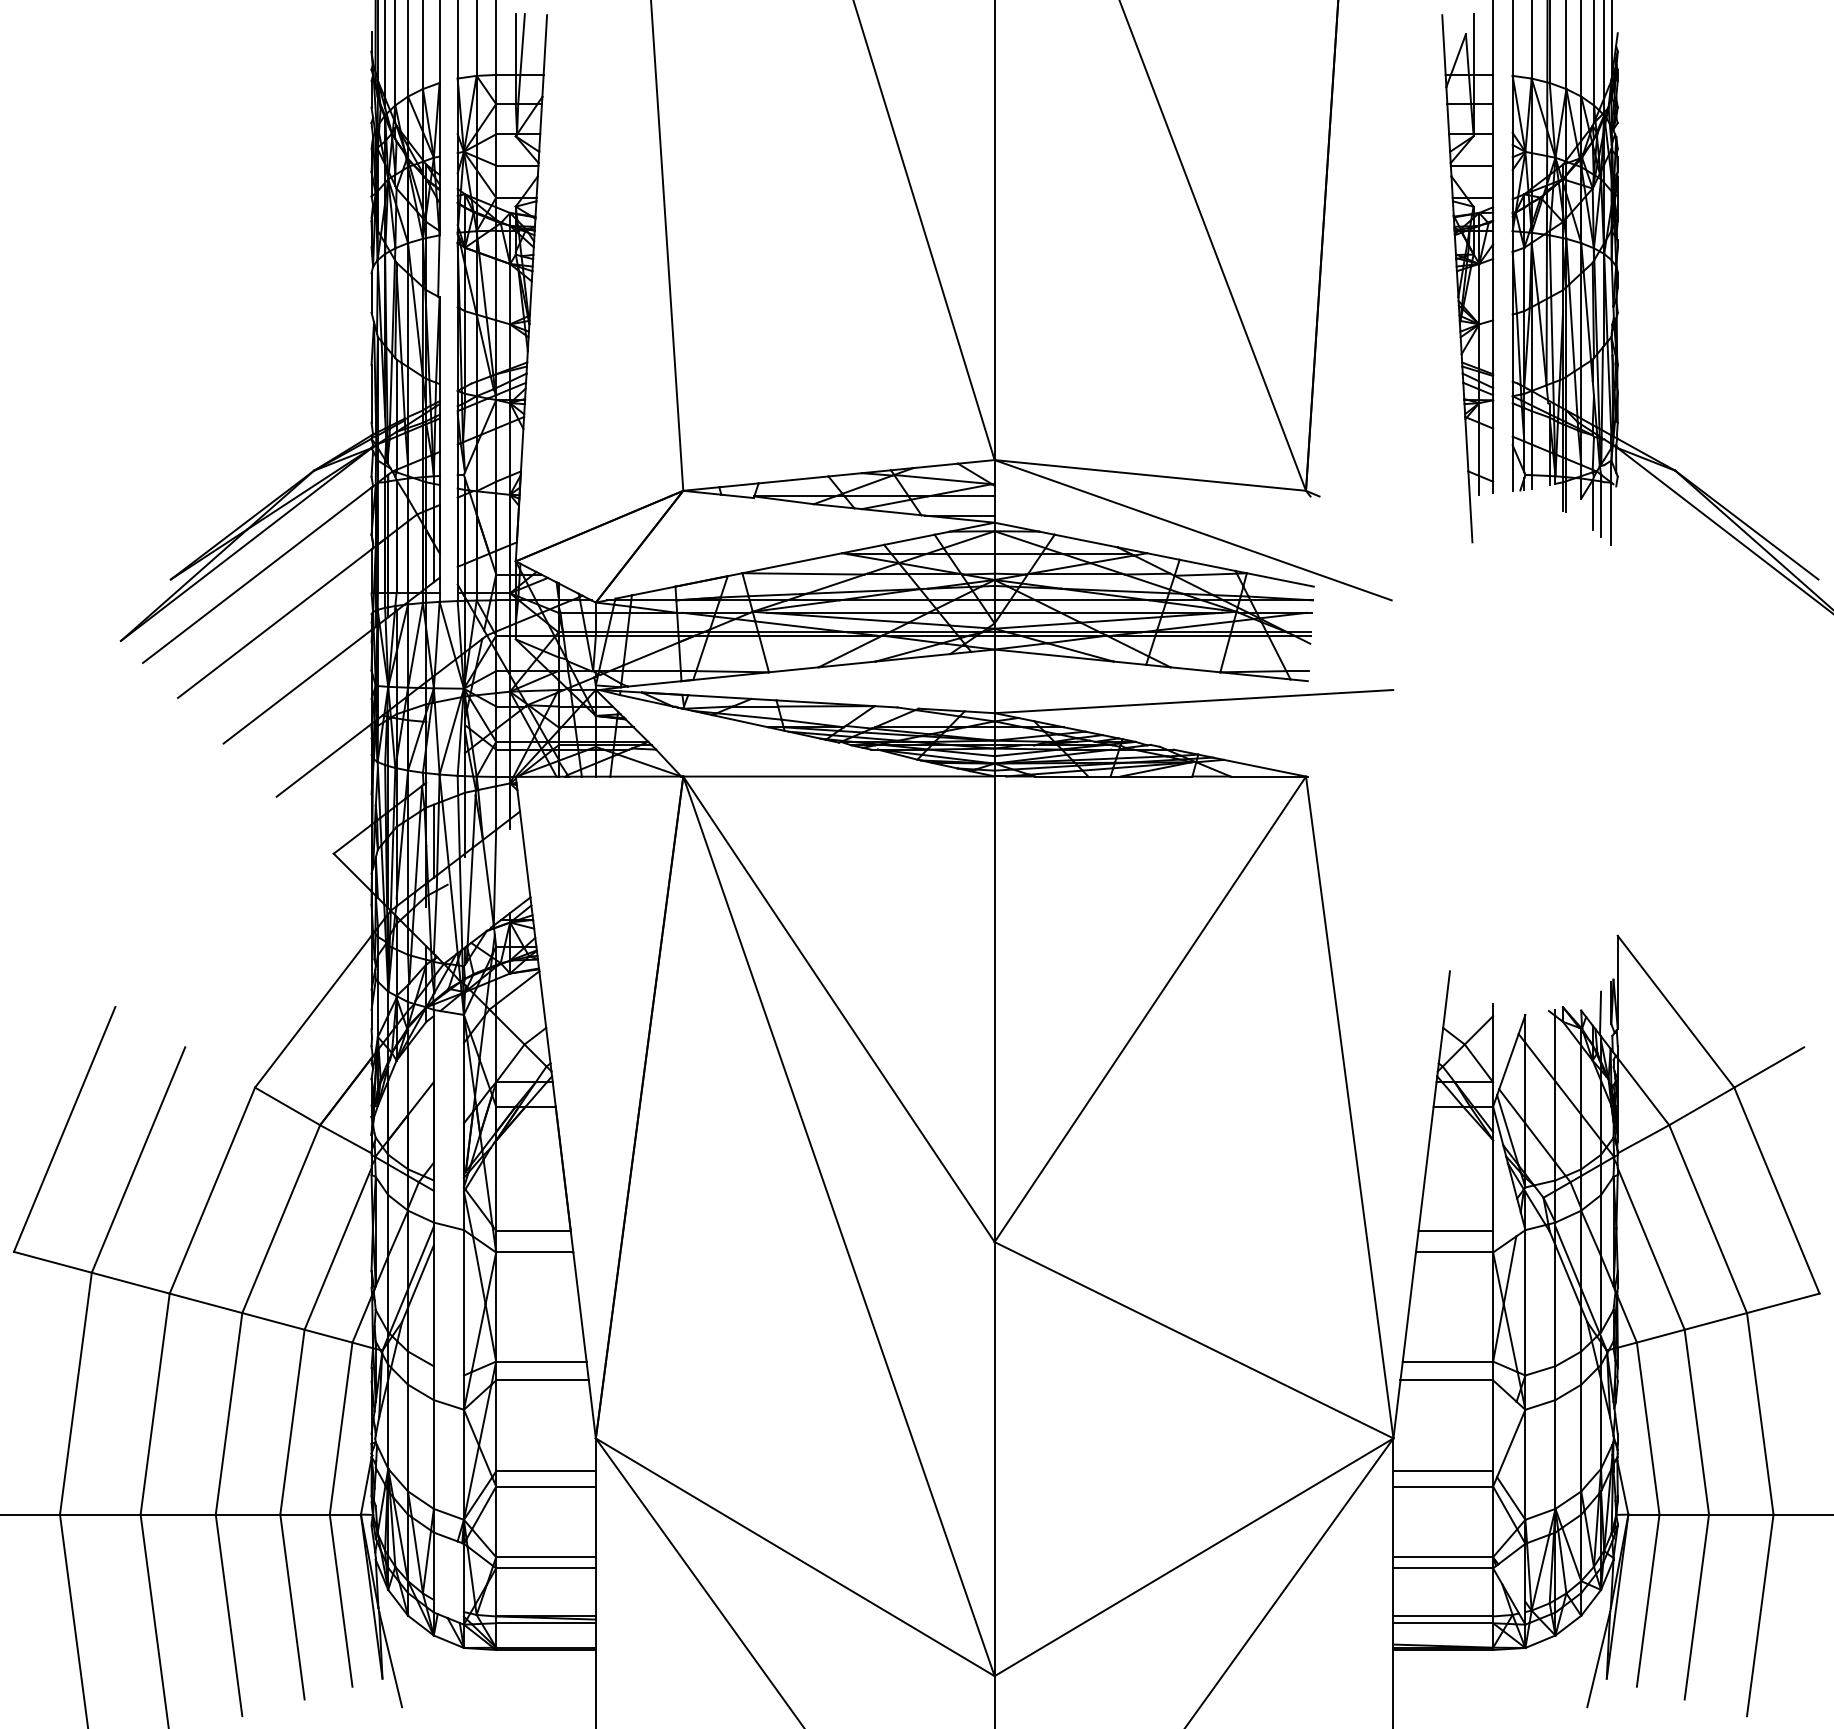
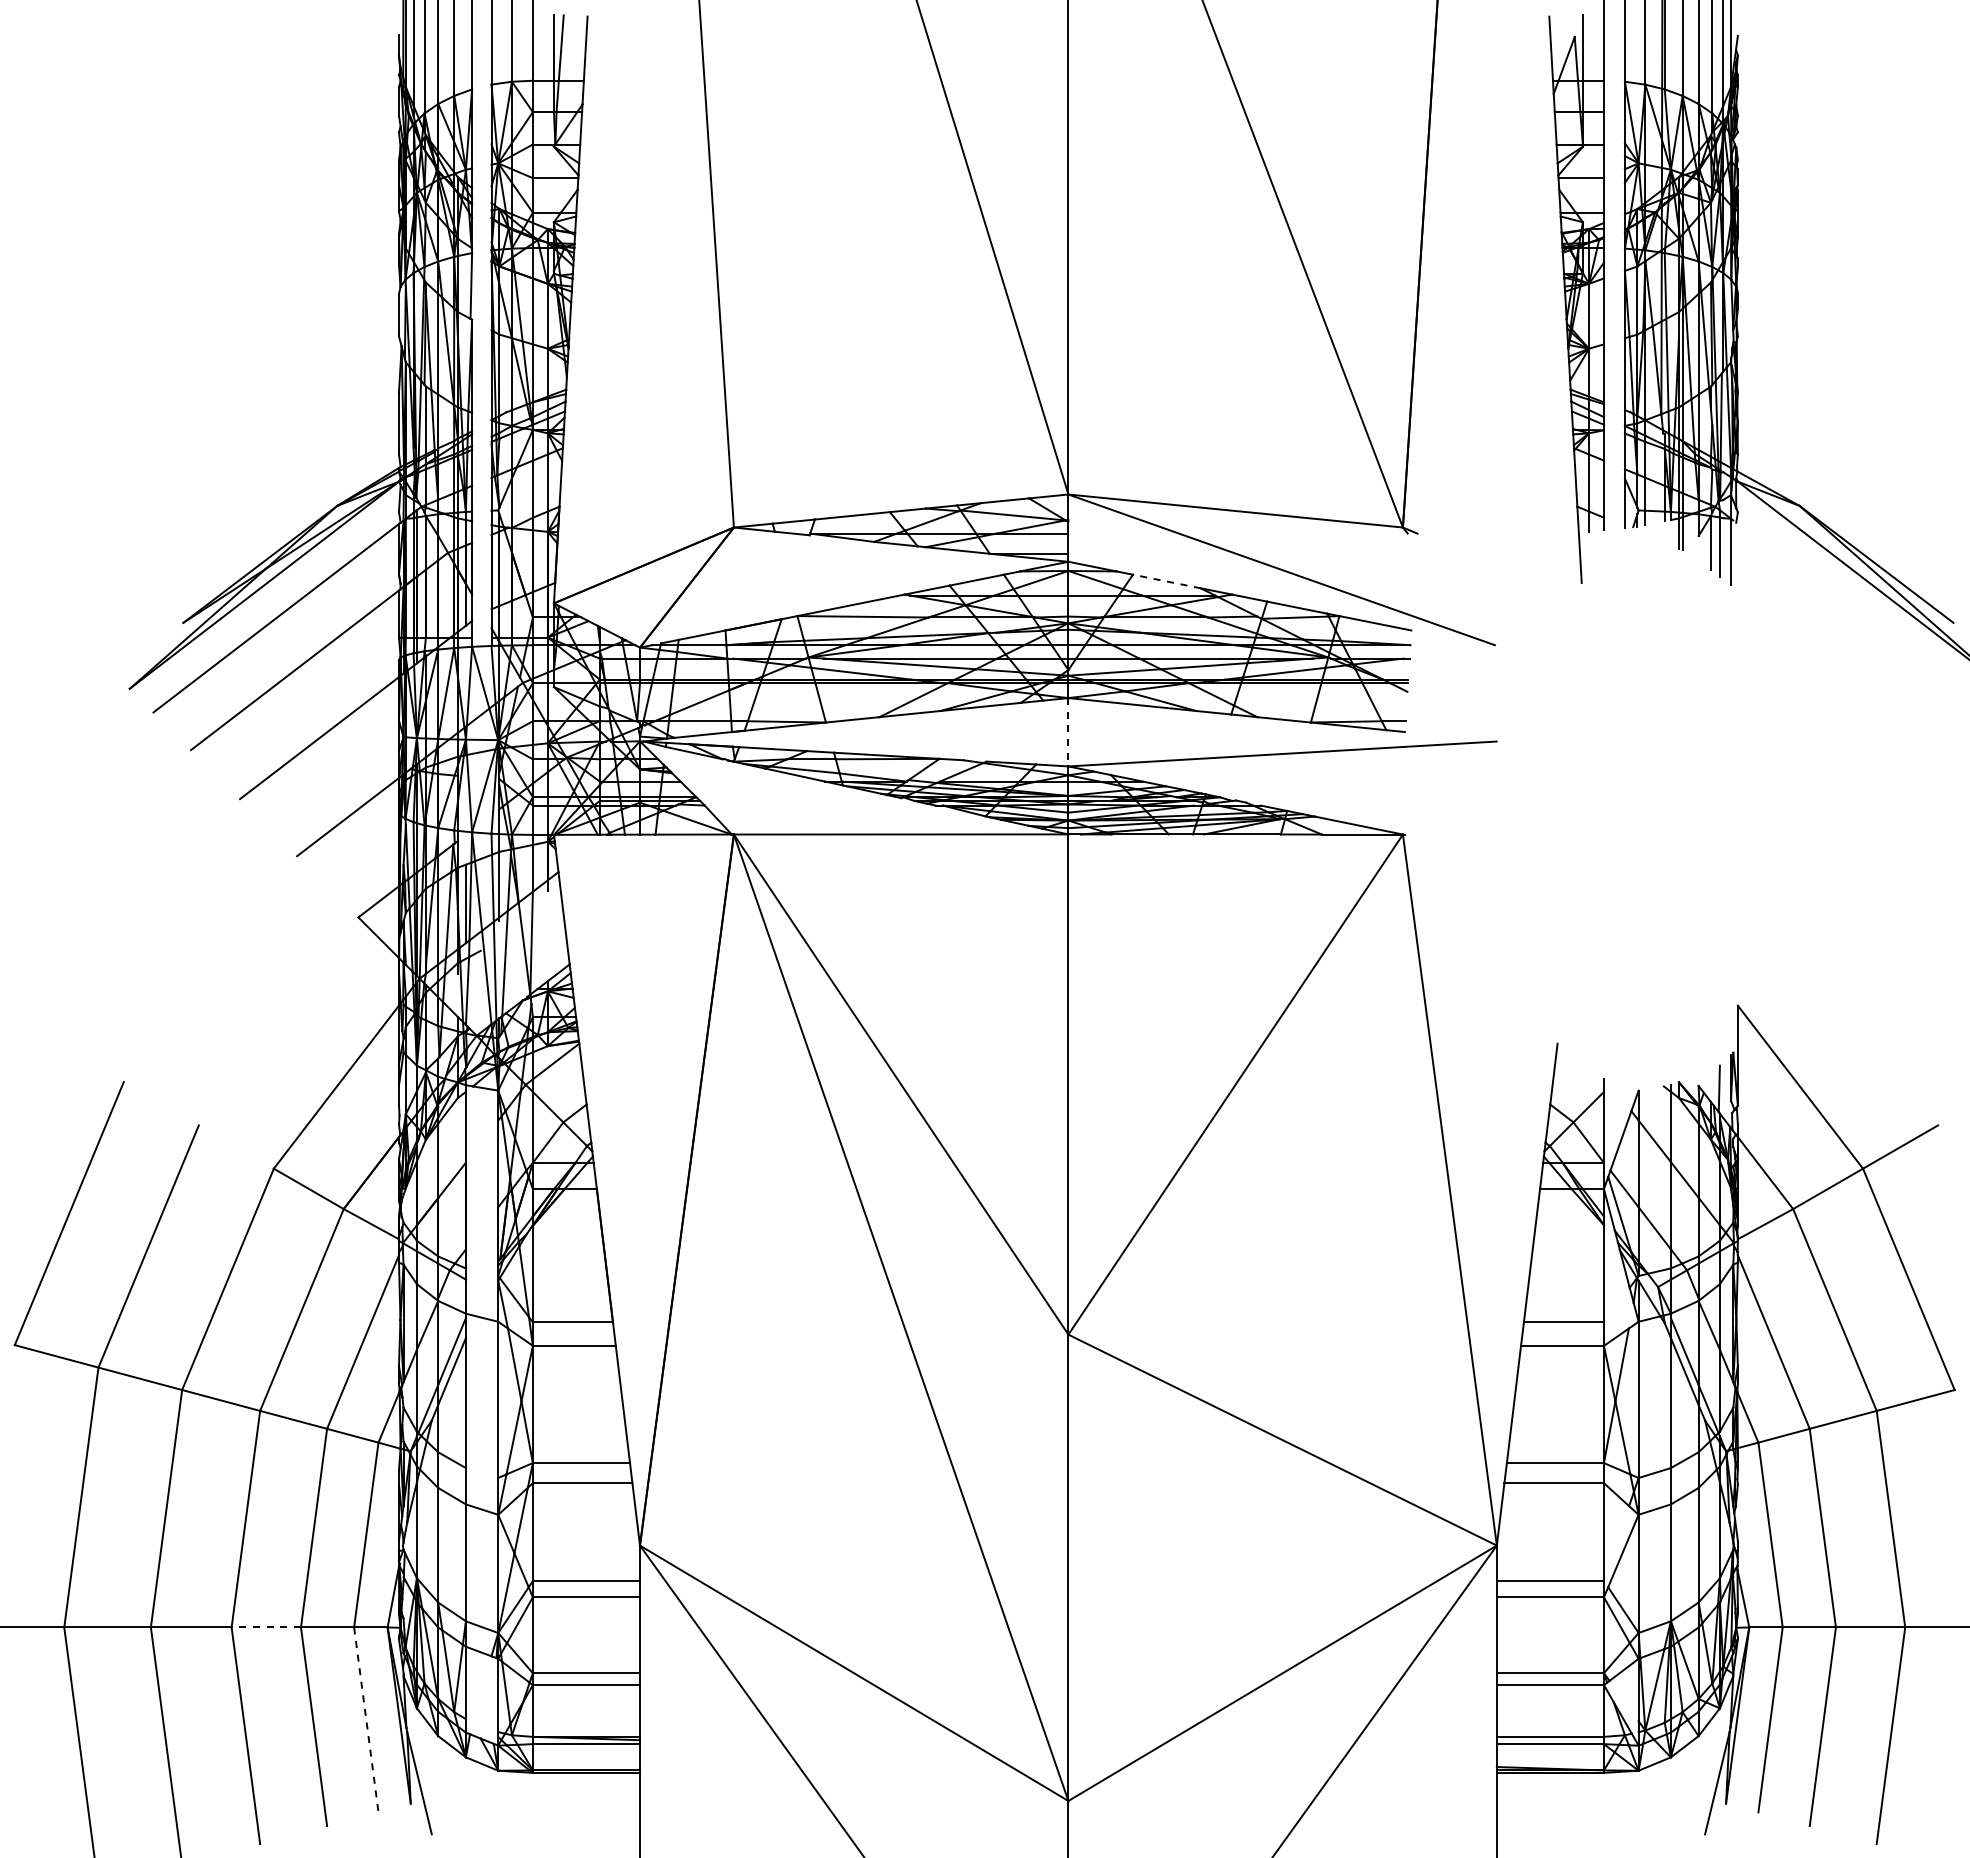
line: (1085, 541) -> (1166, 581), solid -> dashed
line: (994, 681) -> (1068, 732), solid -> dashed
line: (248, 1514) -> (266, 1627), solid -> dashed
line: (341, 1601) -> (366, 1720), solid -> dashed

